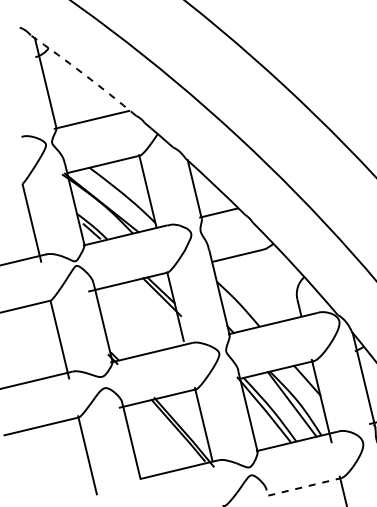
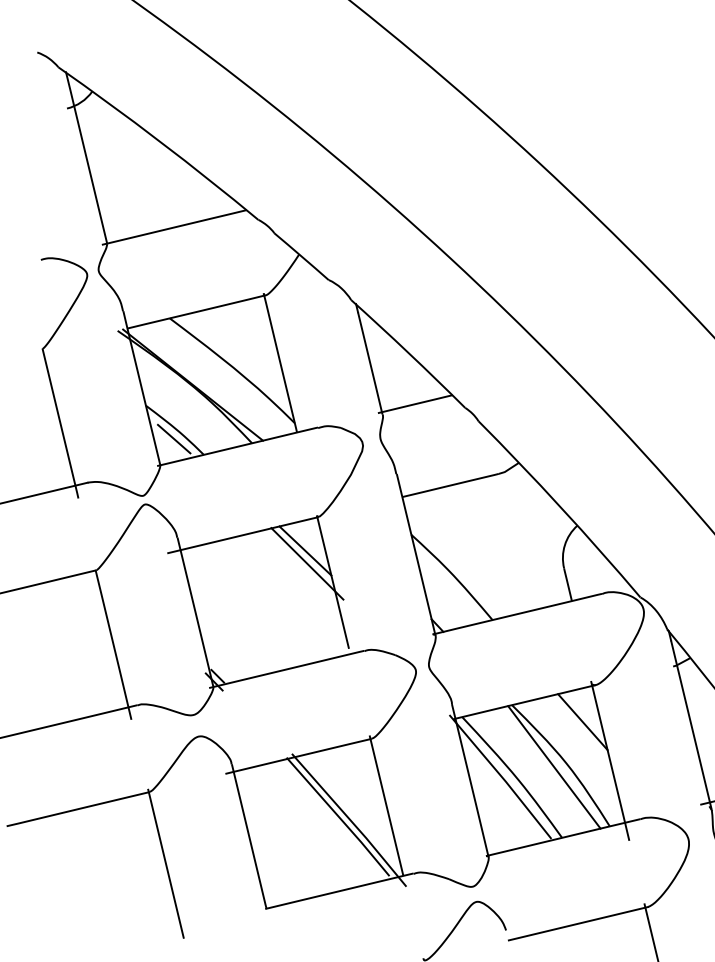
arc: (84, 74) -> (160, 141), dashed -> solid
line: (304, 486) -> (577, 923), dashed -> solid

